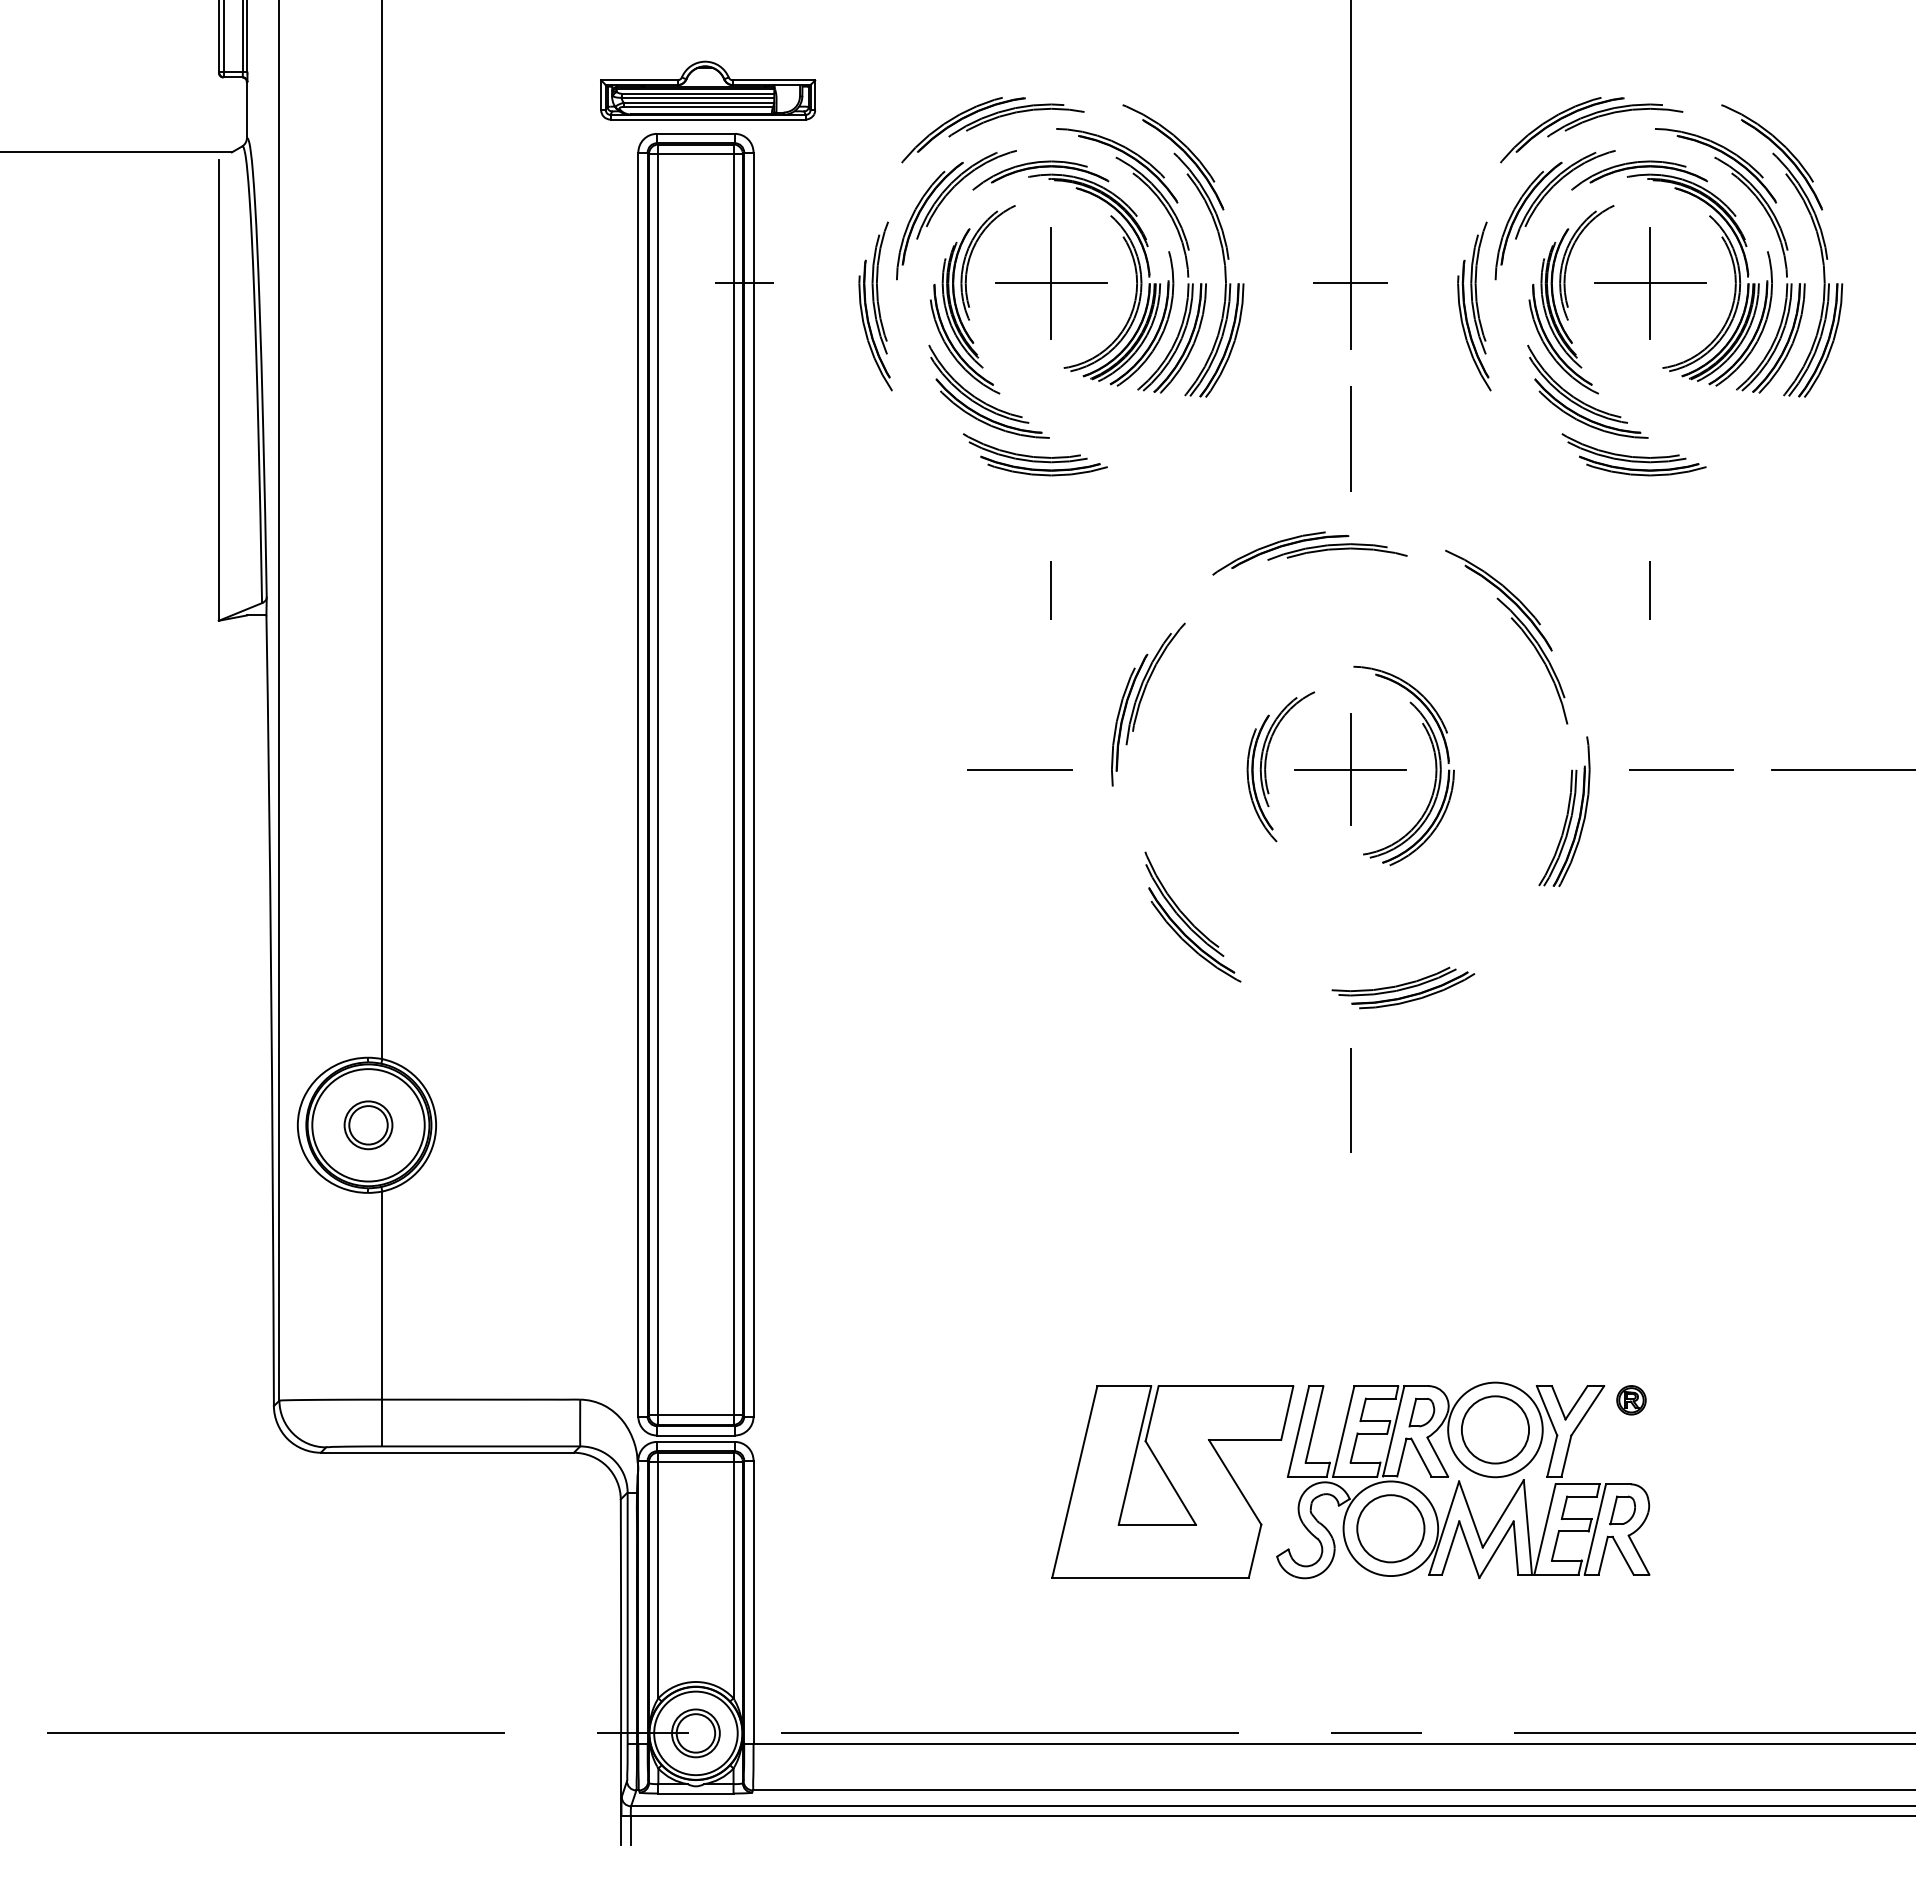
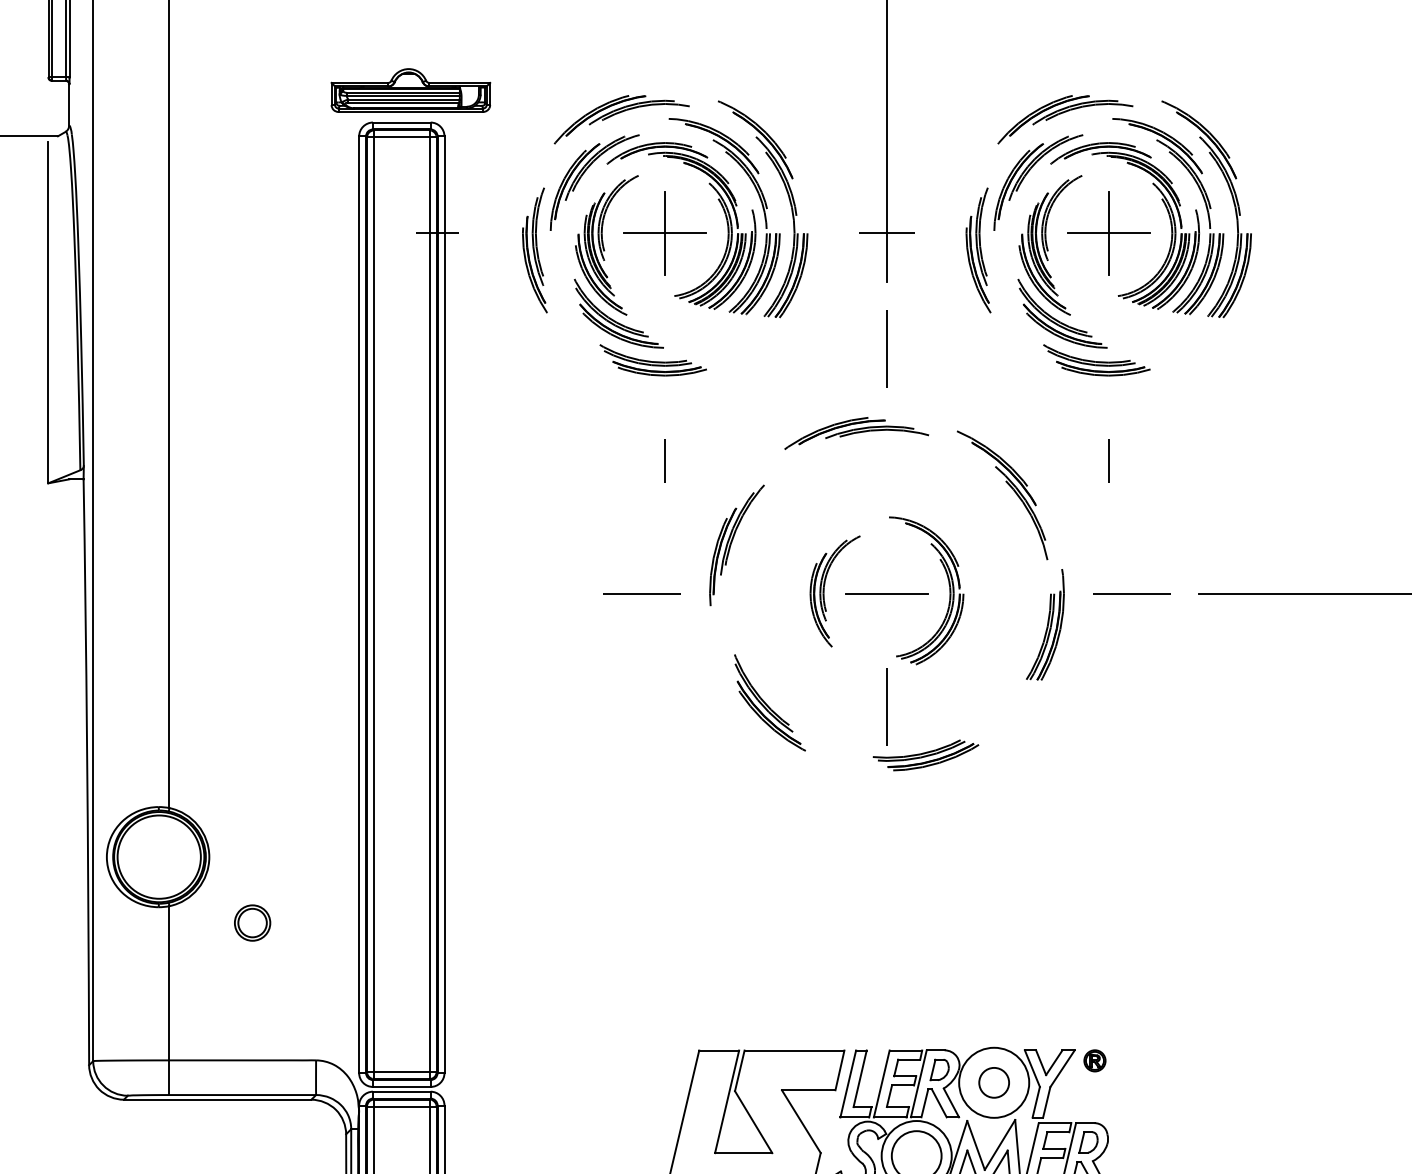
line: (1350, 769) -> (886, 593), removed
line: (1350, 1100) -> (886, 706), moved
part: (368, 1125) -> (252, 923), moved
circle: (1495, 1429) -> (994, 1082), size x0.6

